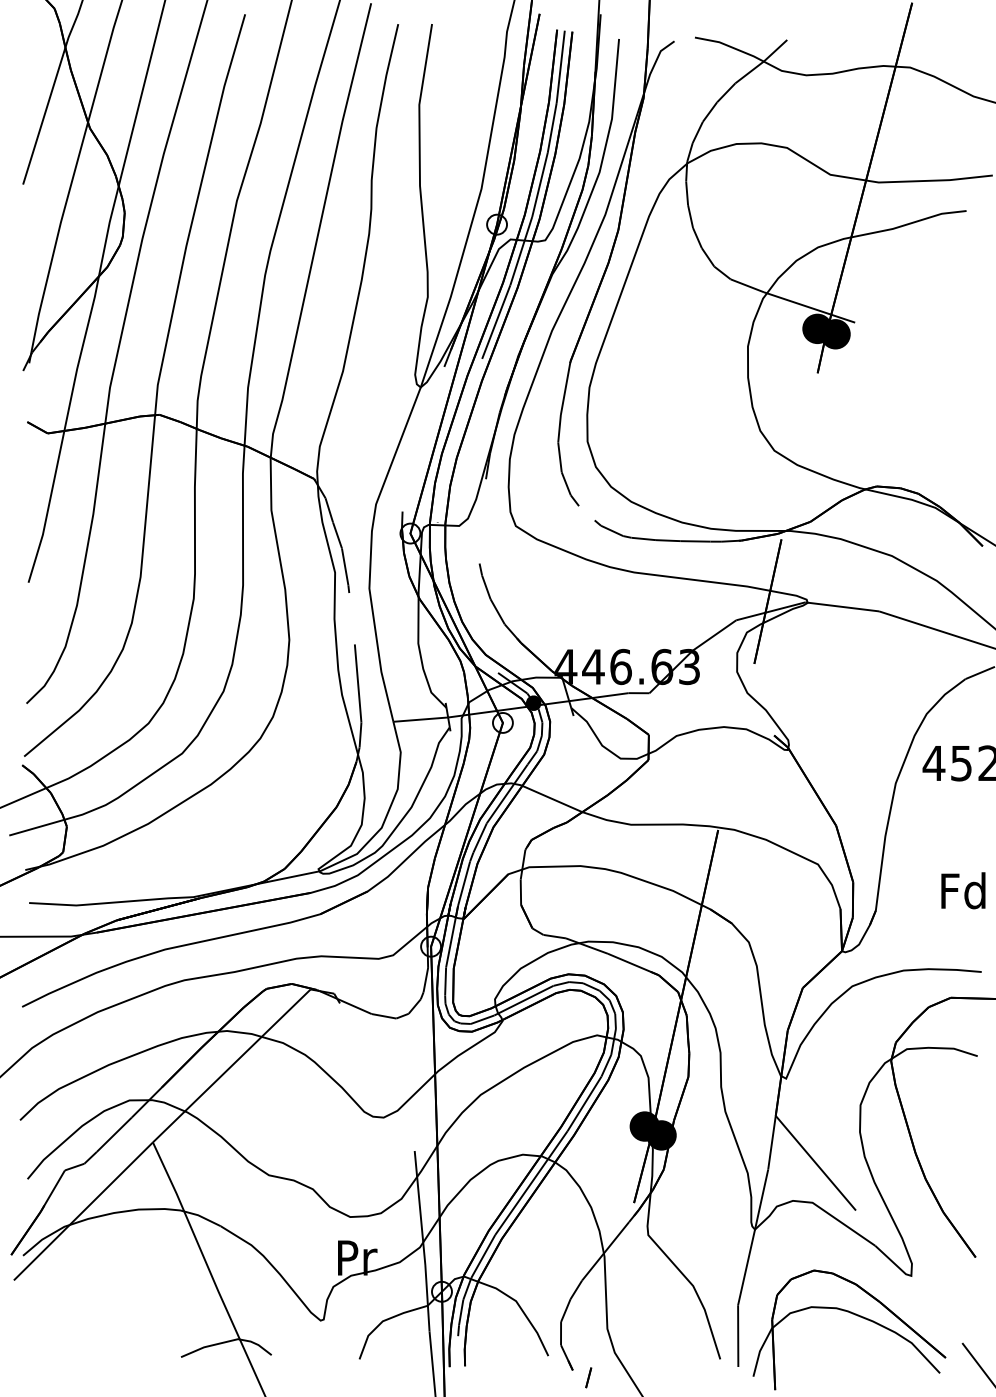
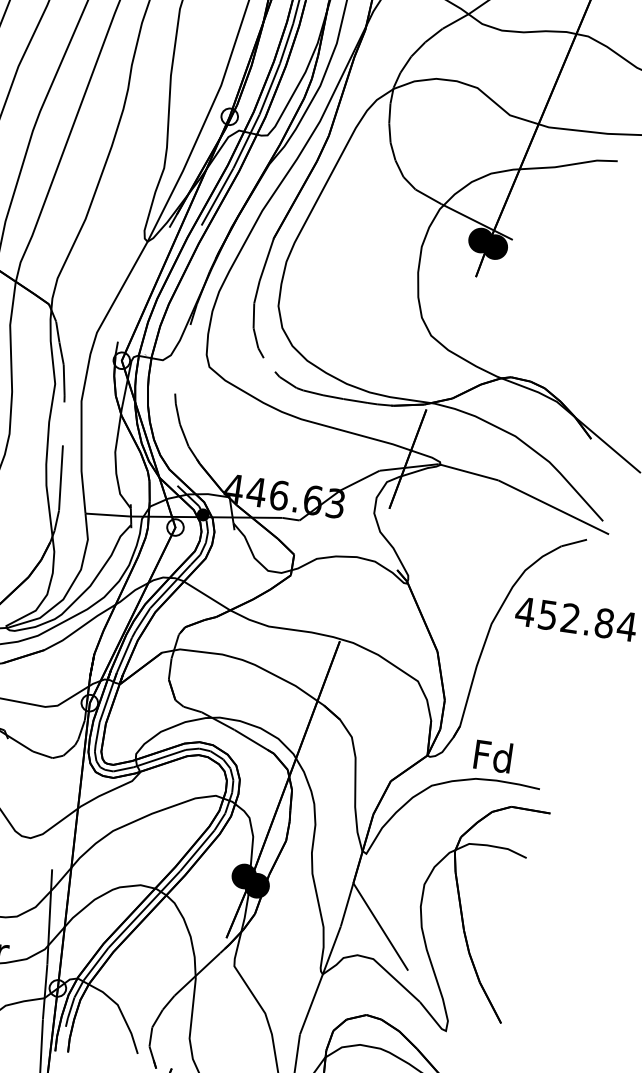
text: (963, 890) -> (493, 756), moved

